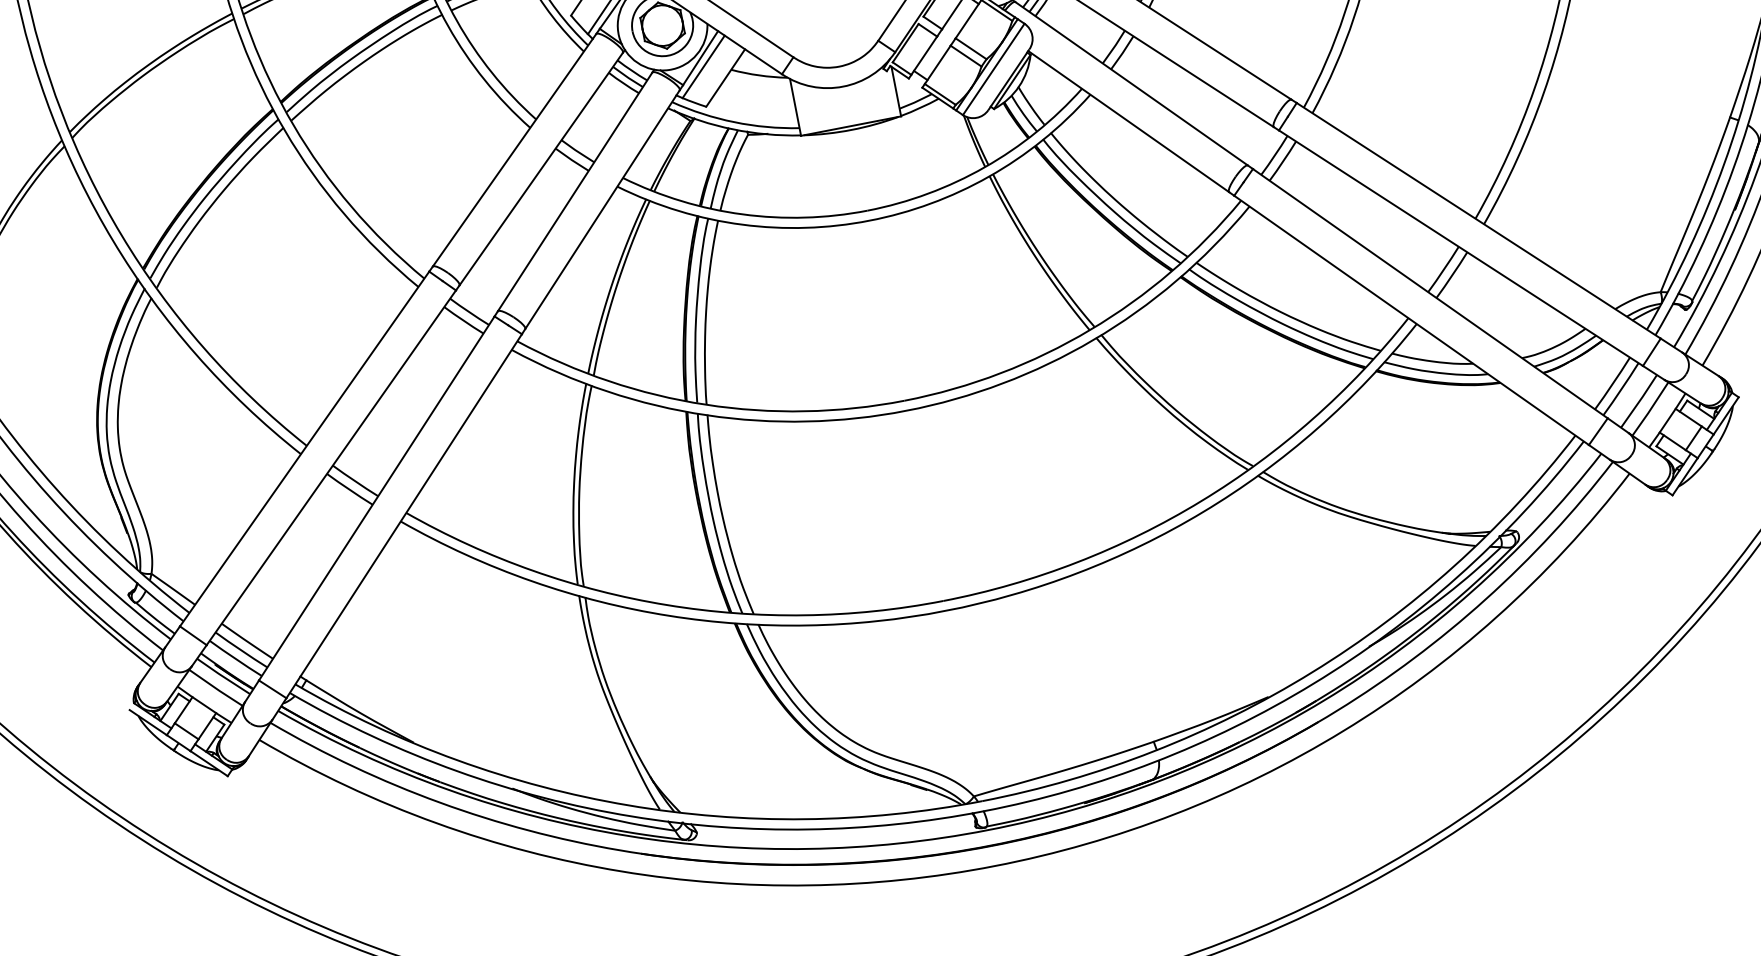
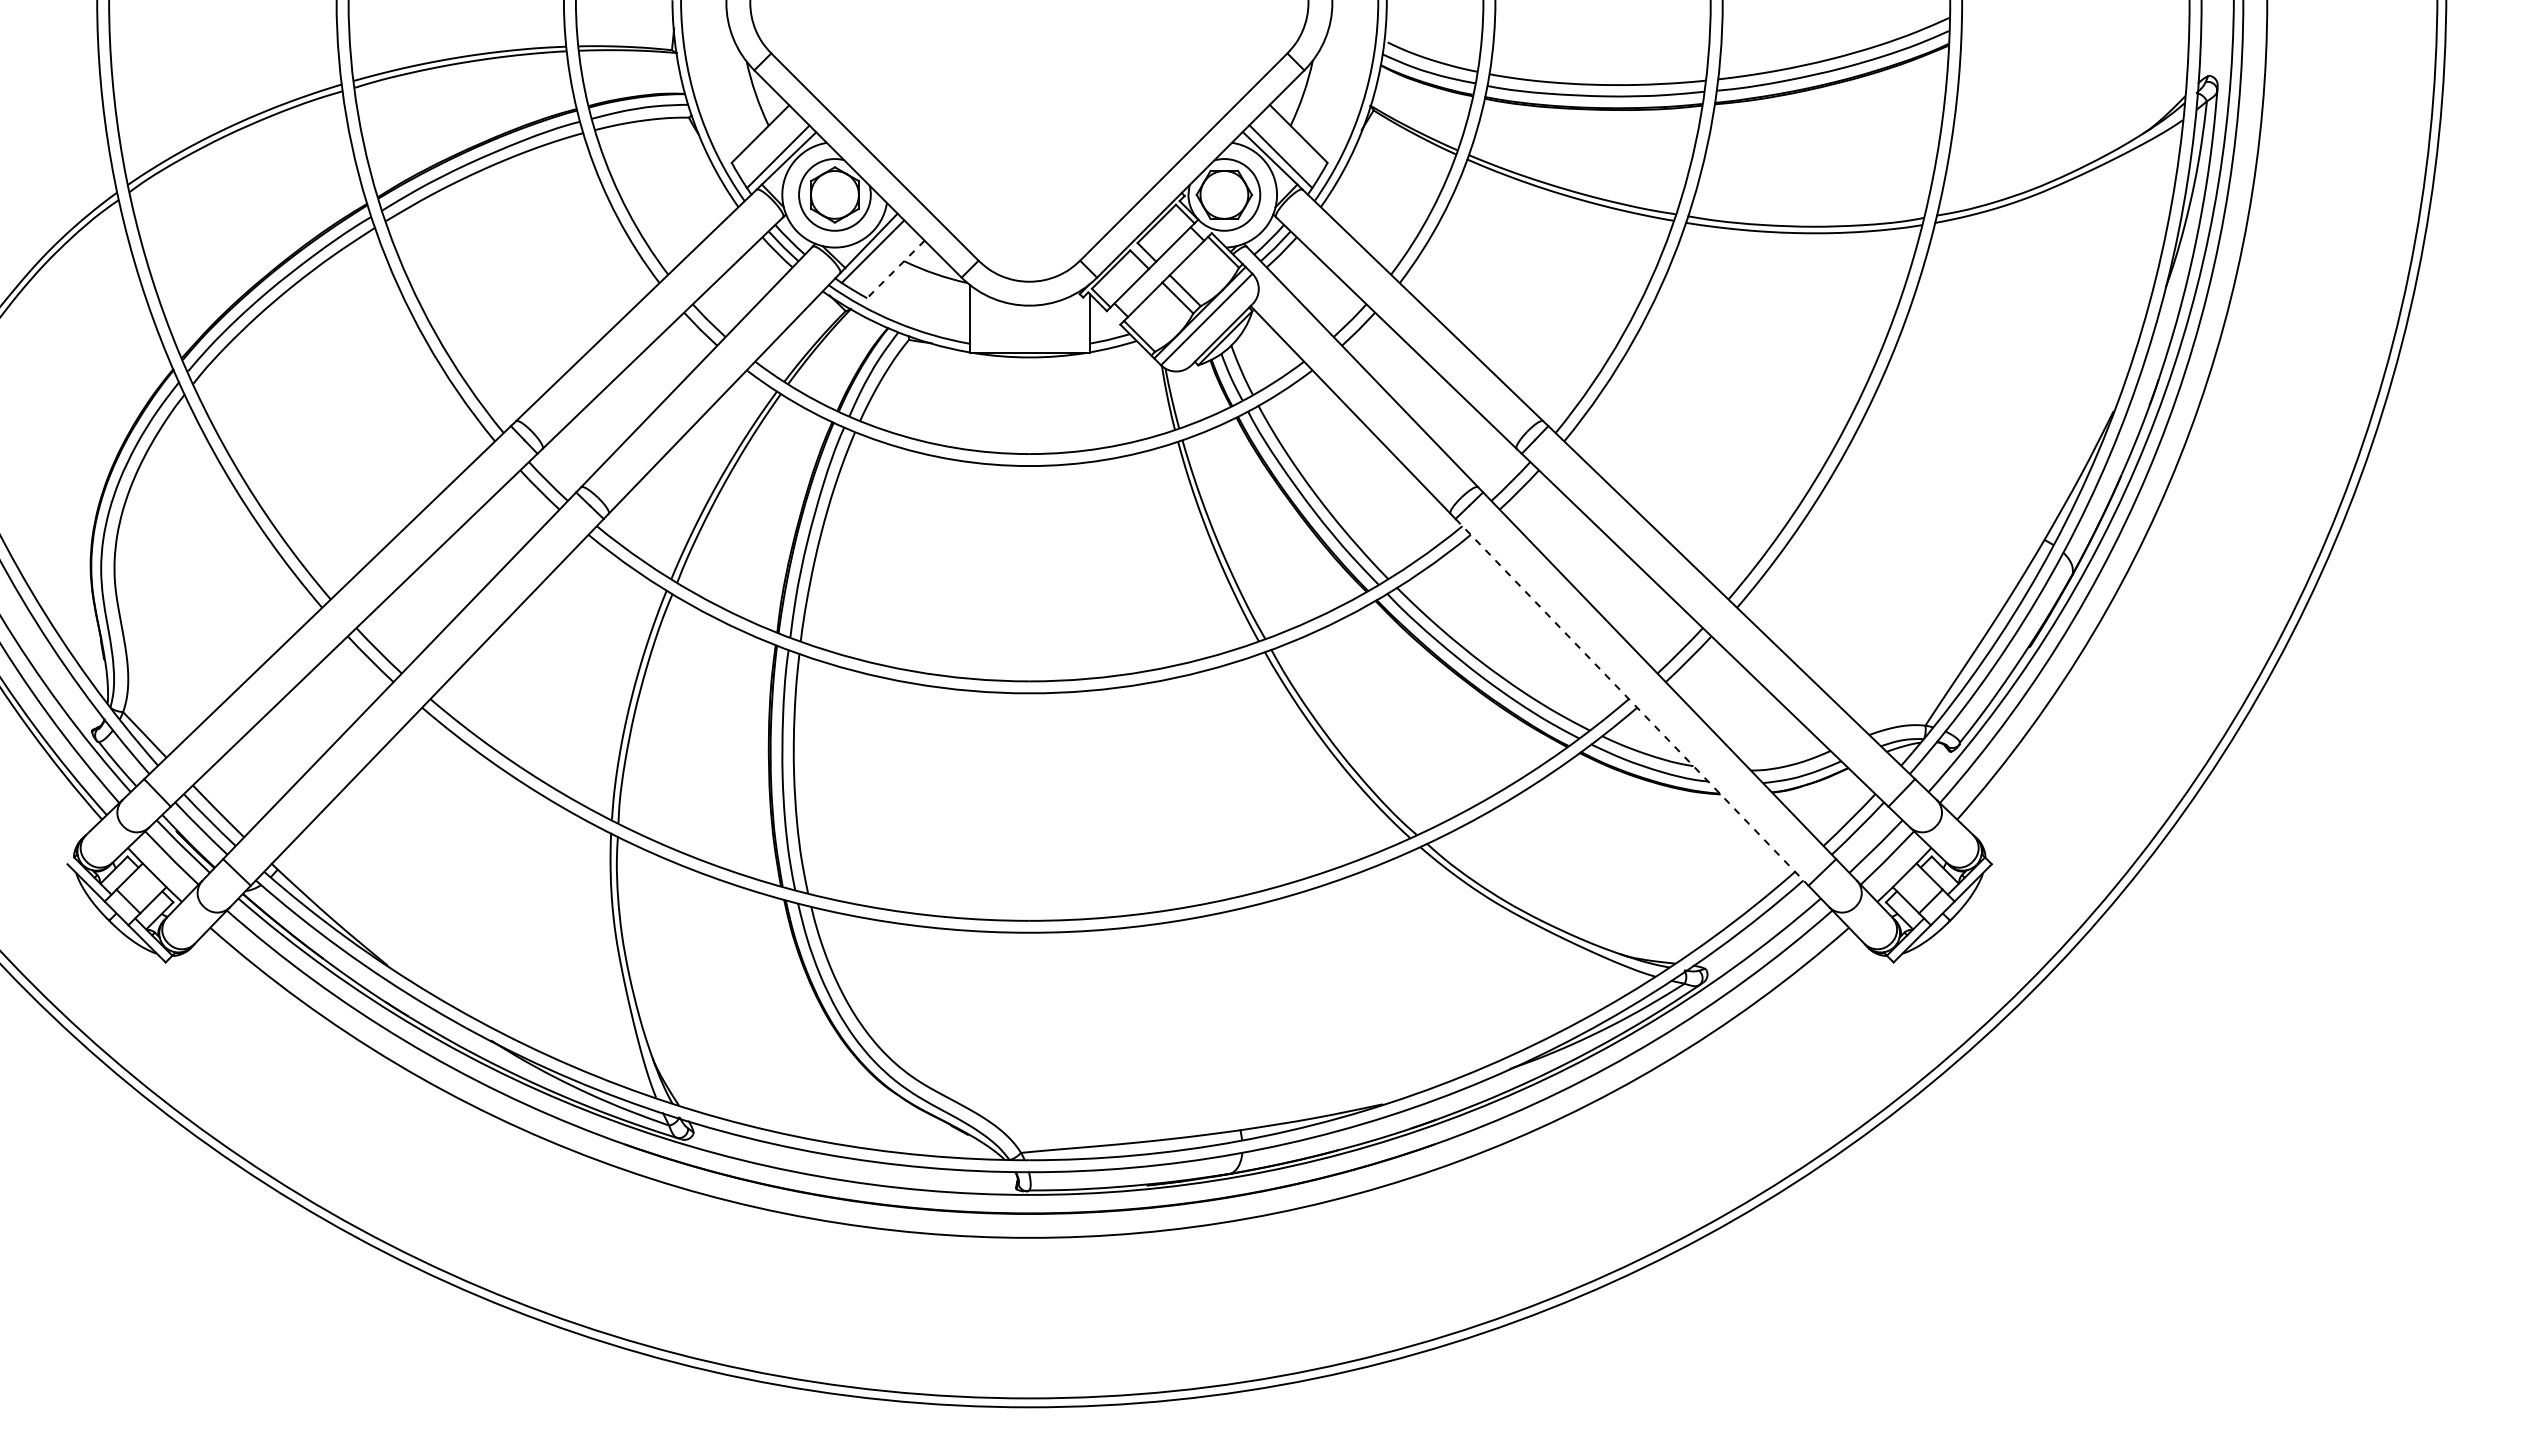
line: (725, 78) -> (895, 269), solid -> dashed
line: (1411, 320) -> (1632, 702), solid -> dashed

